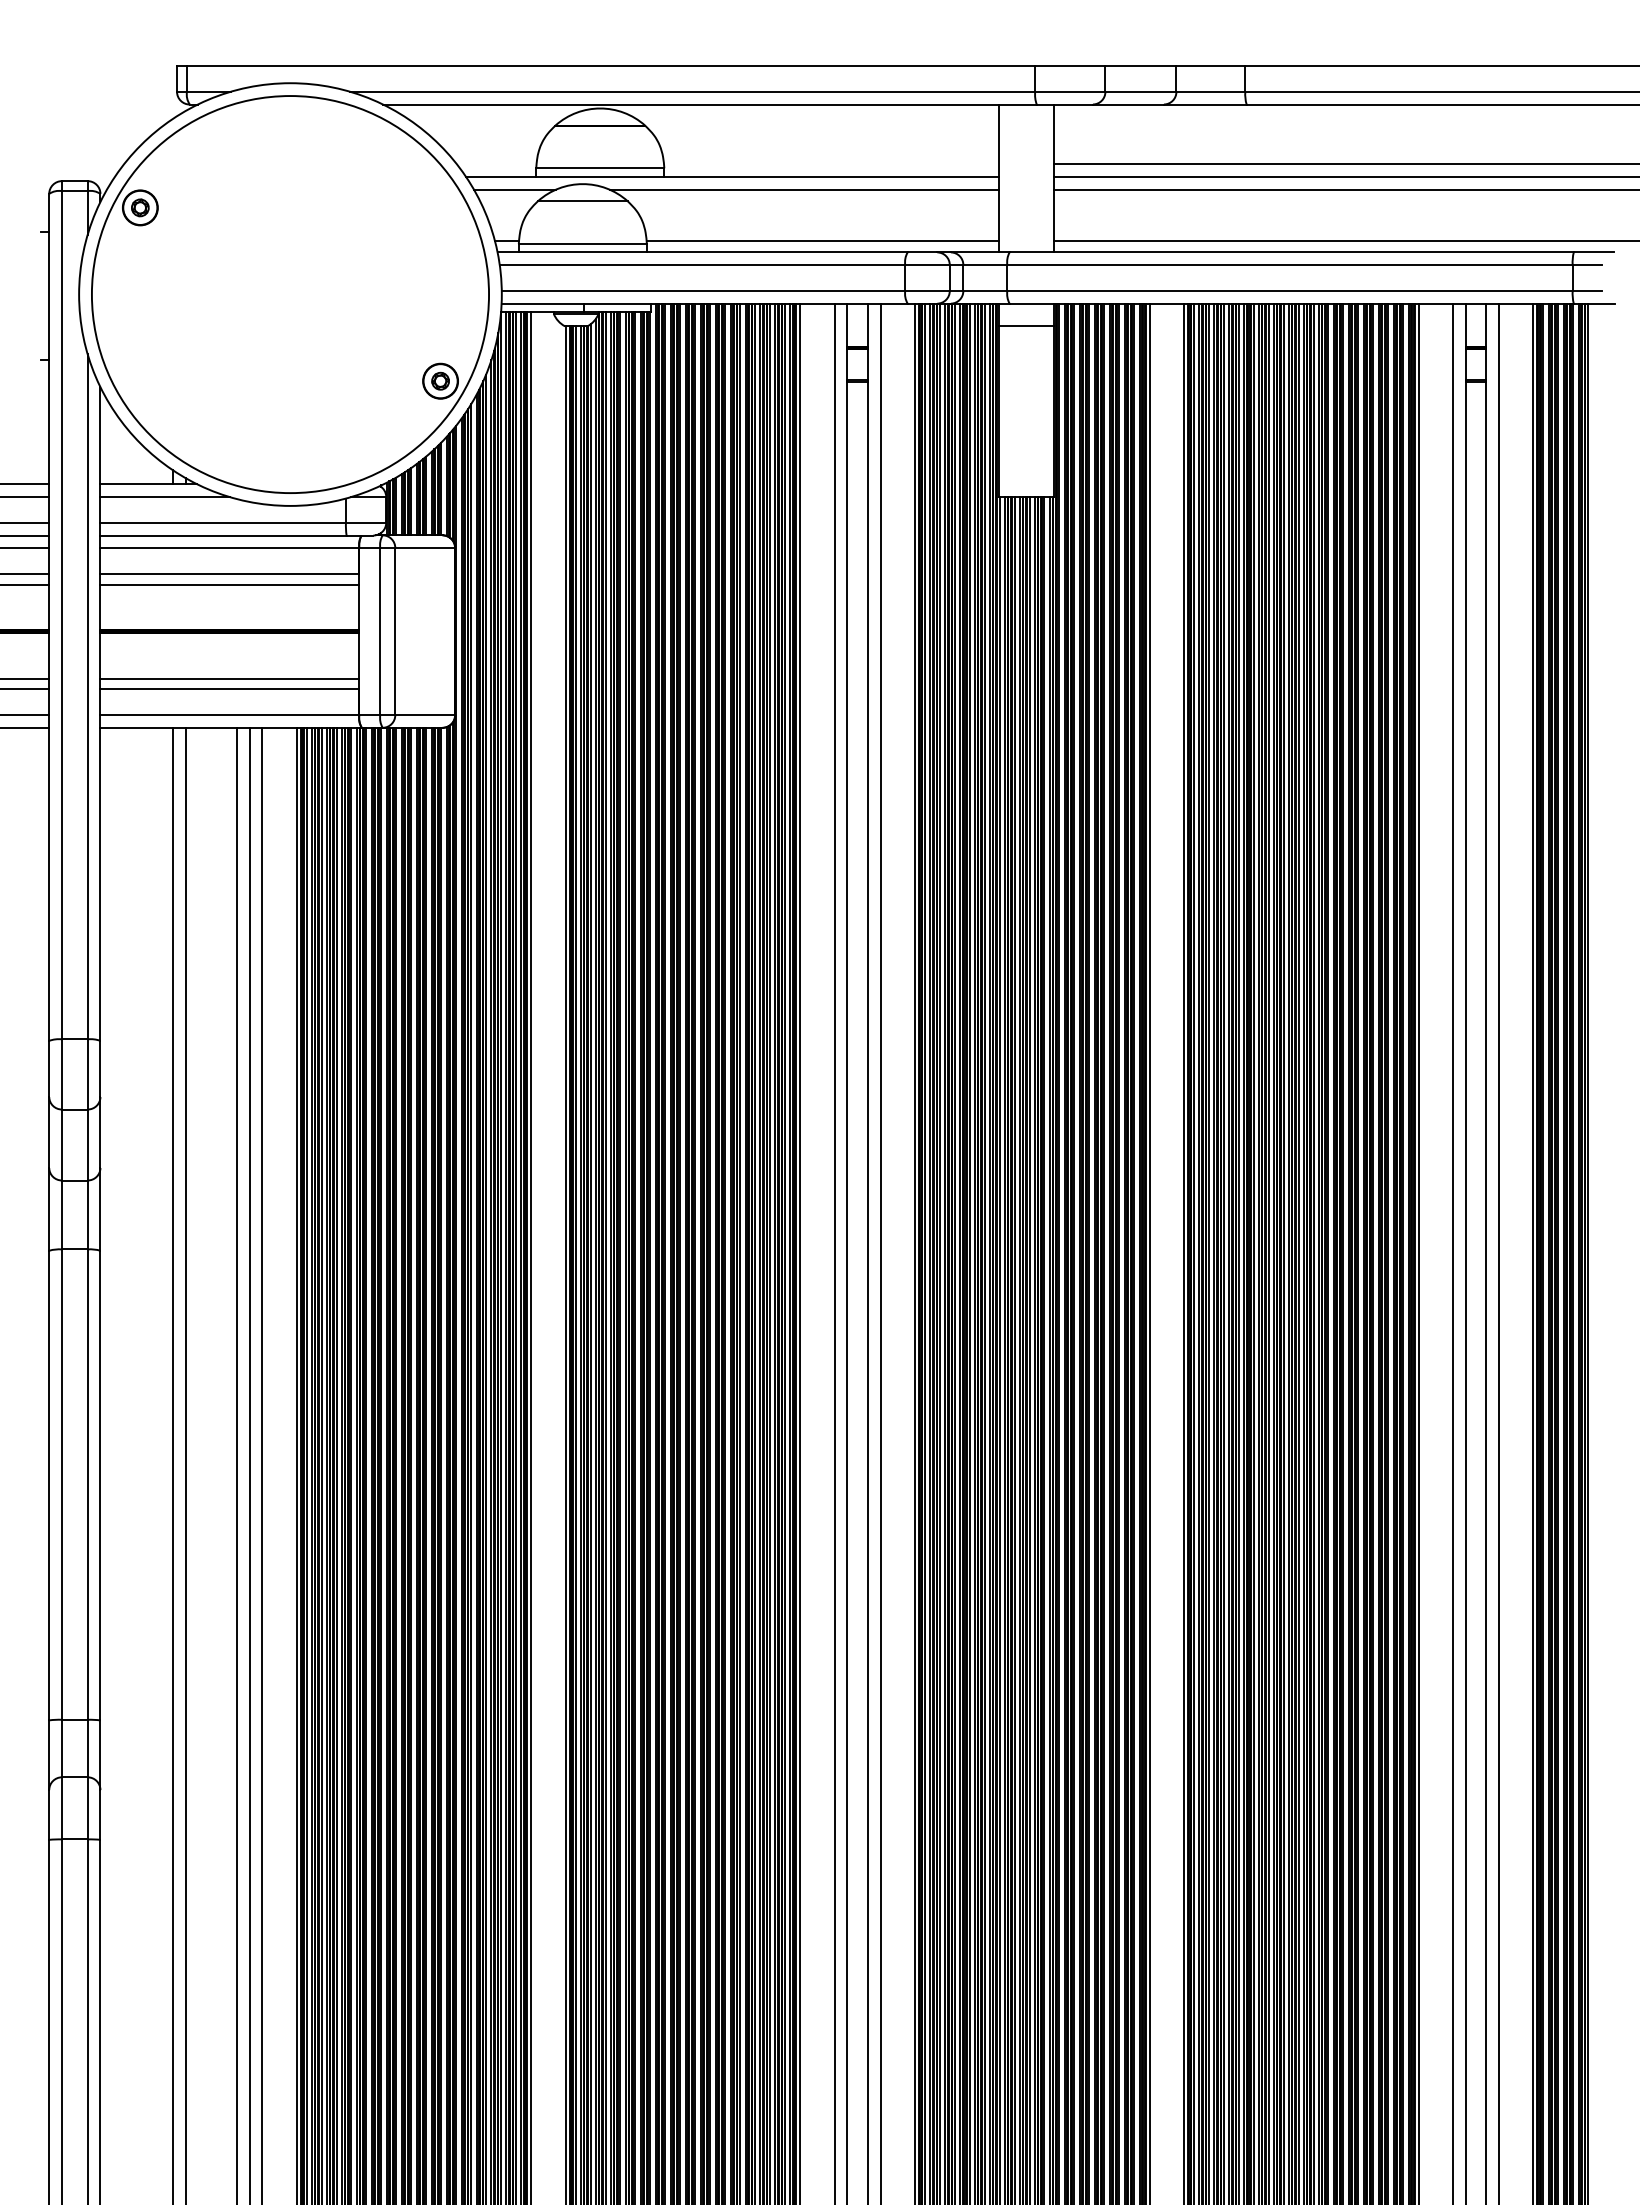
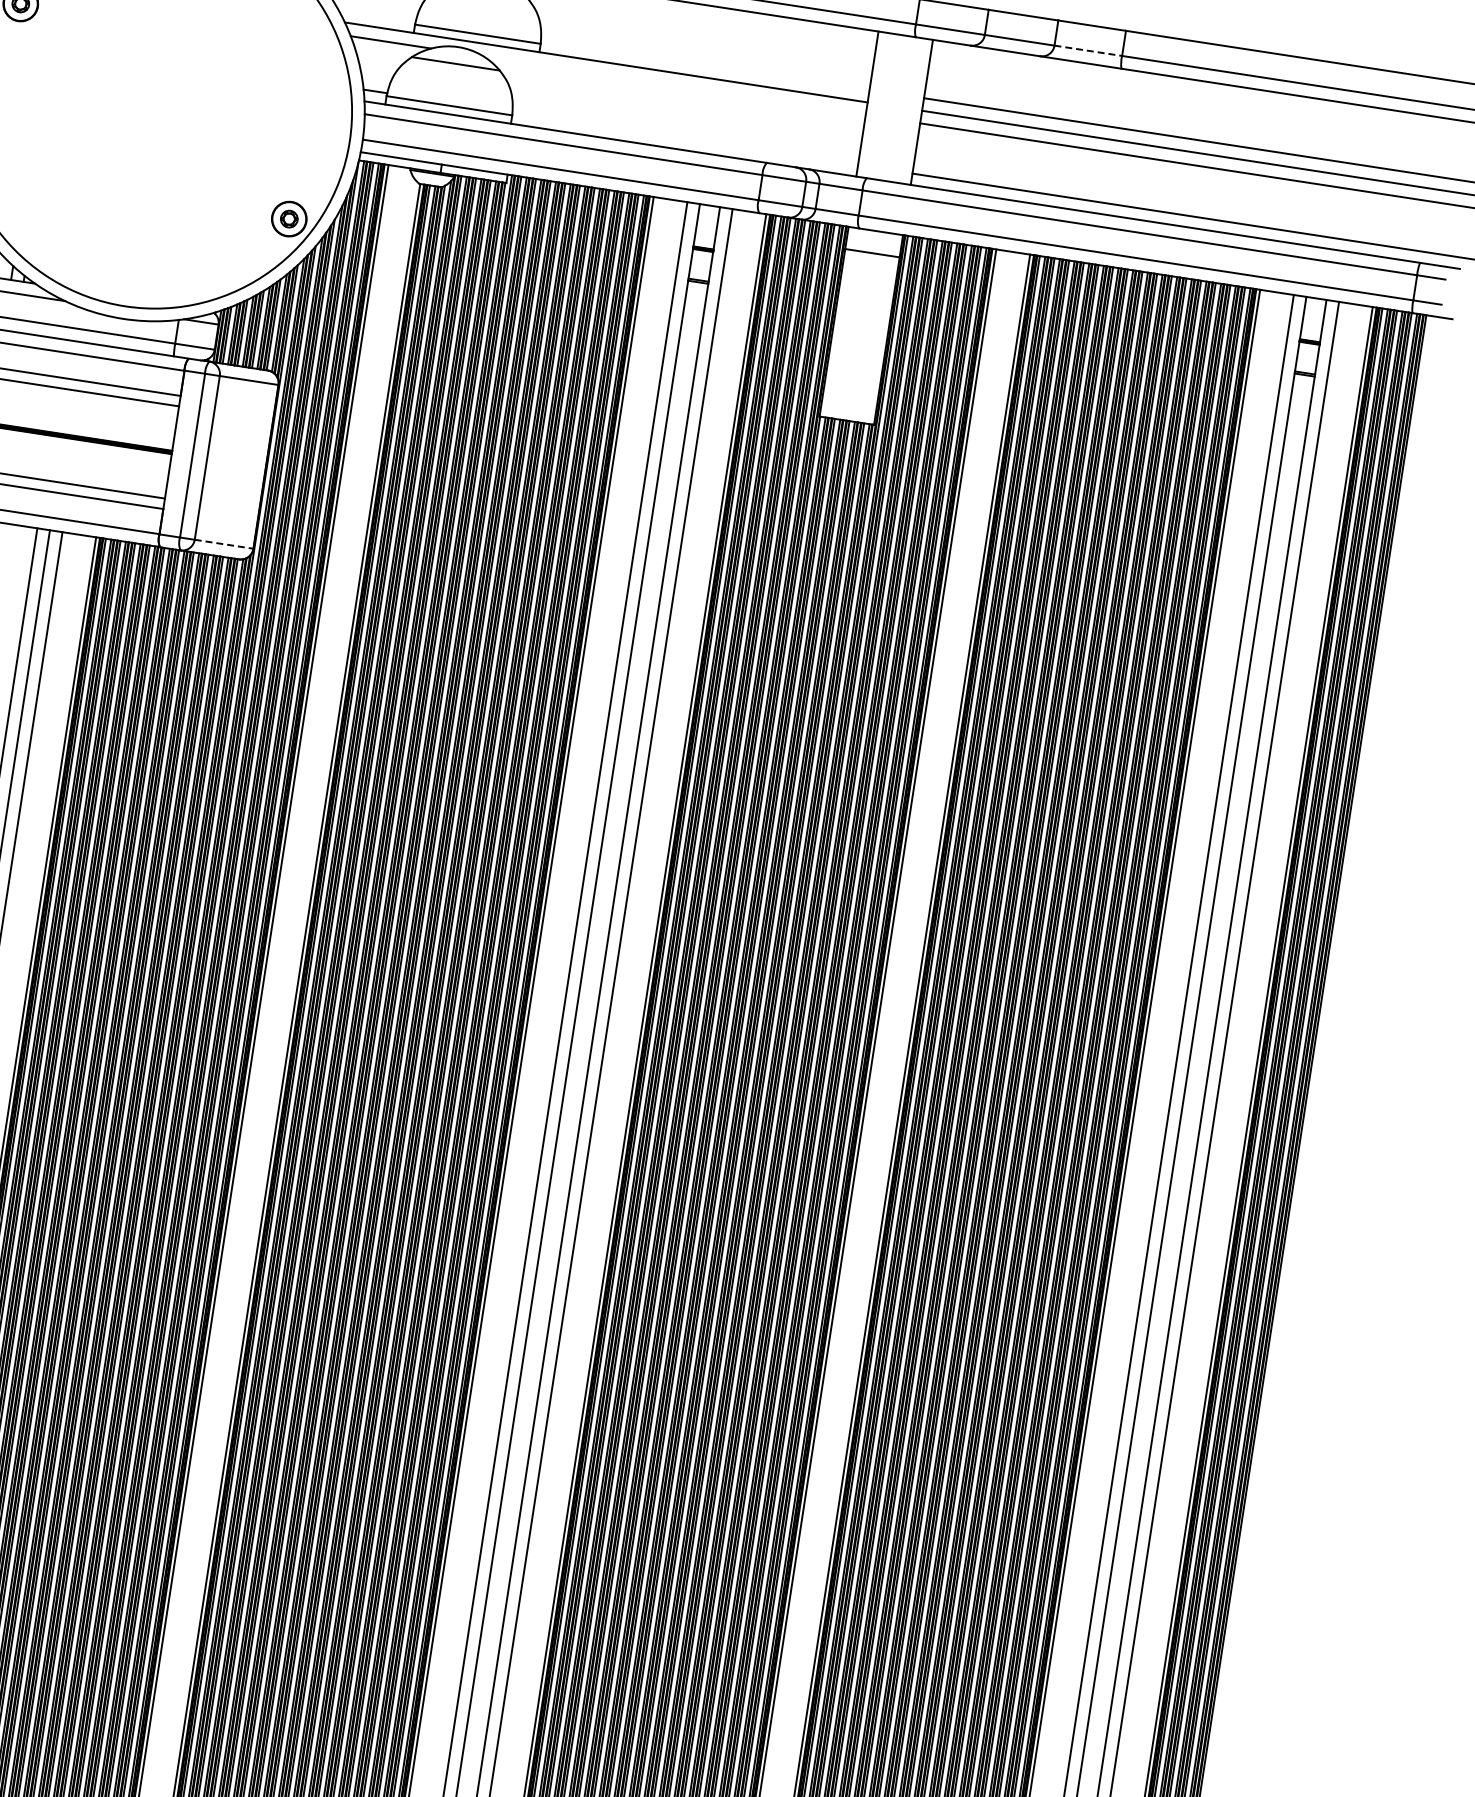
line: (1211, 91) -> (1088, 50), solid -> dashed
line: (803, 189) -> (674, 85), removed
line: (822, 240) -> (685, 138), removed
line: (425, 715) -> (224, 544), solid -> dashed

